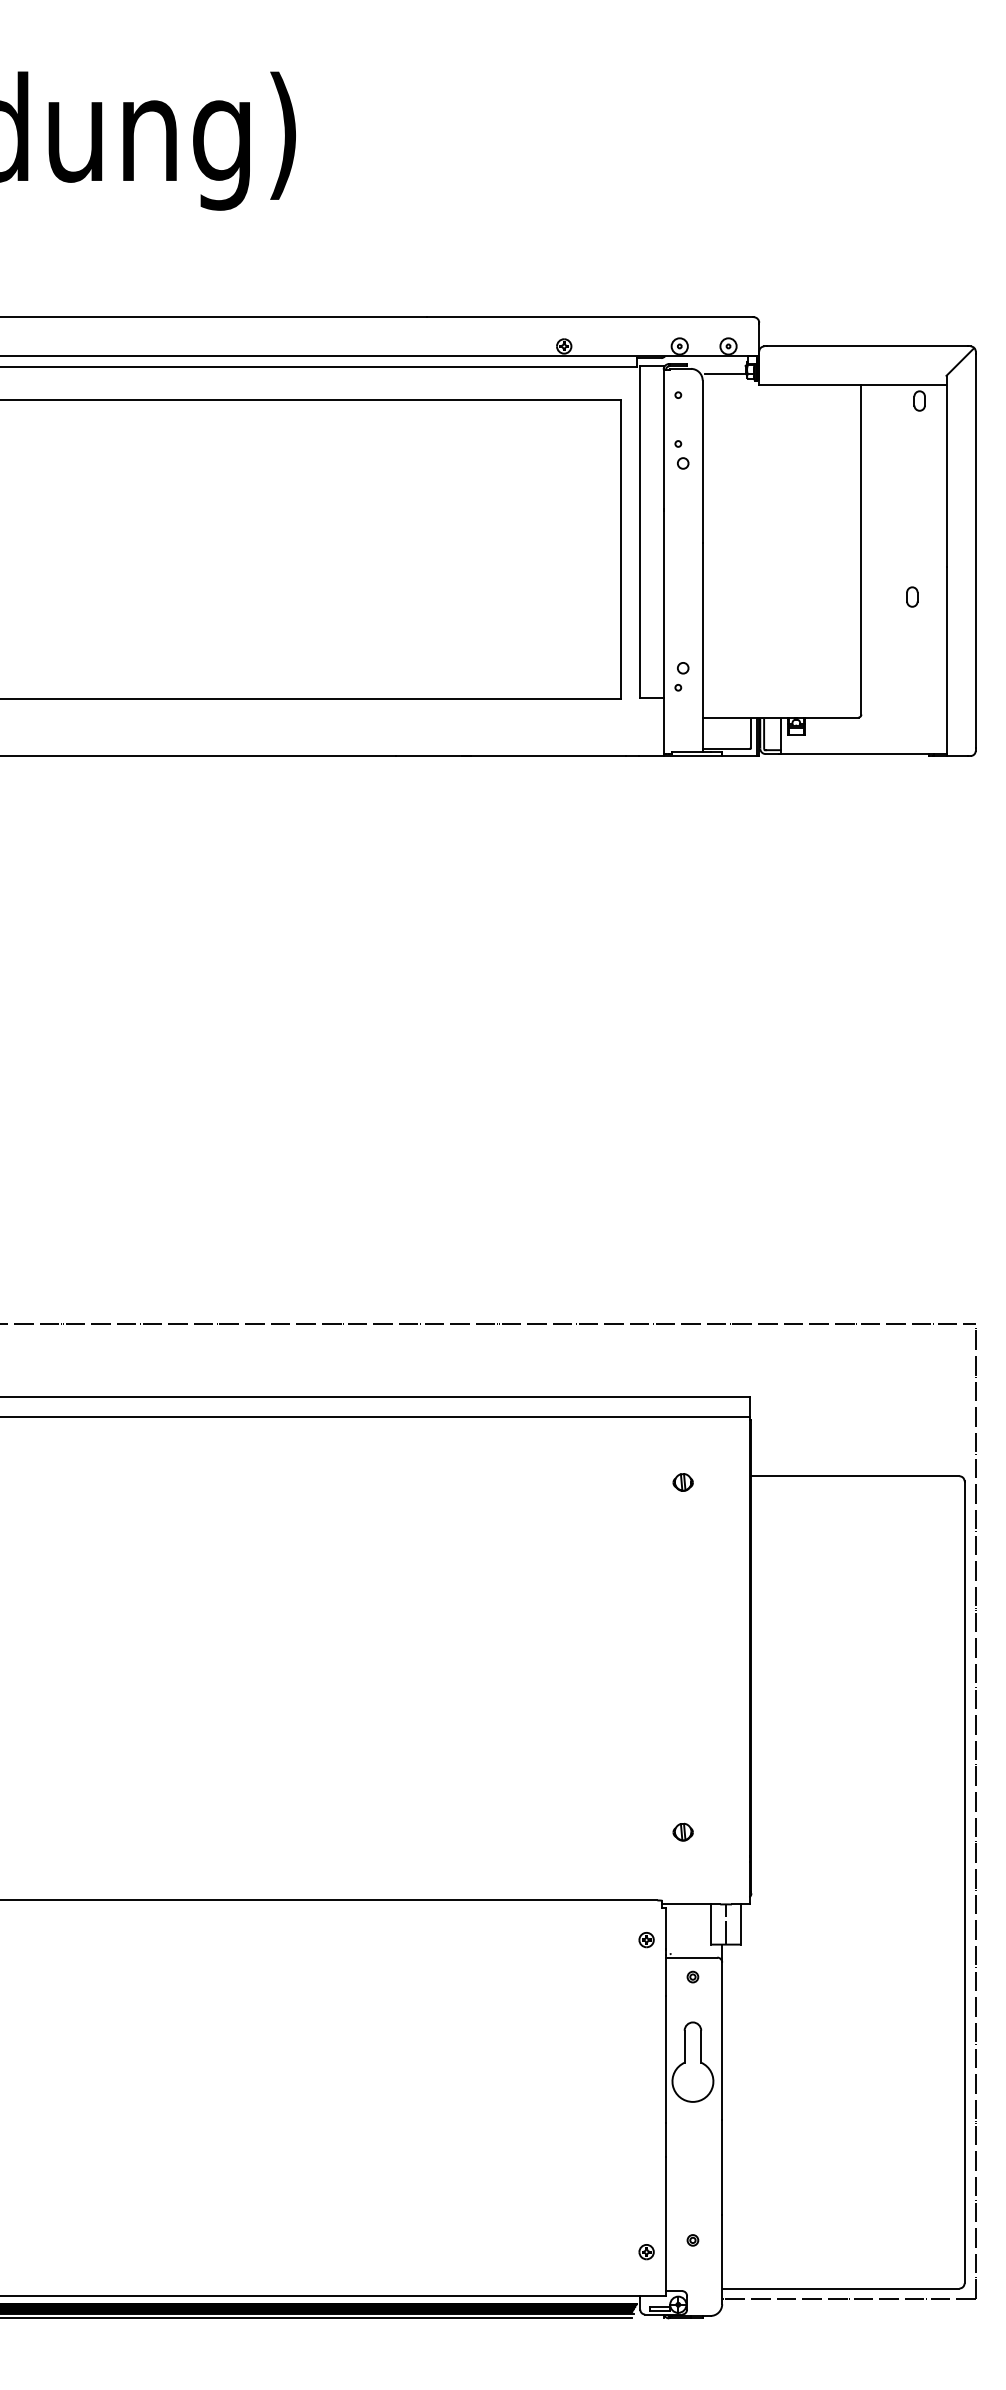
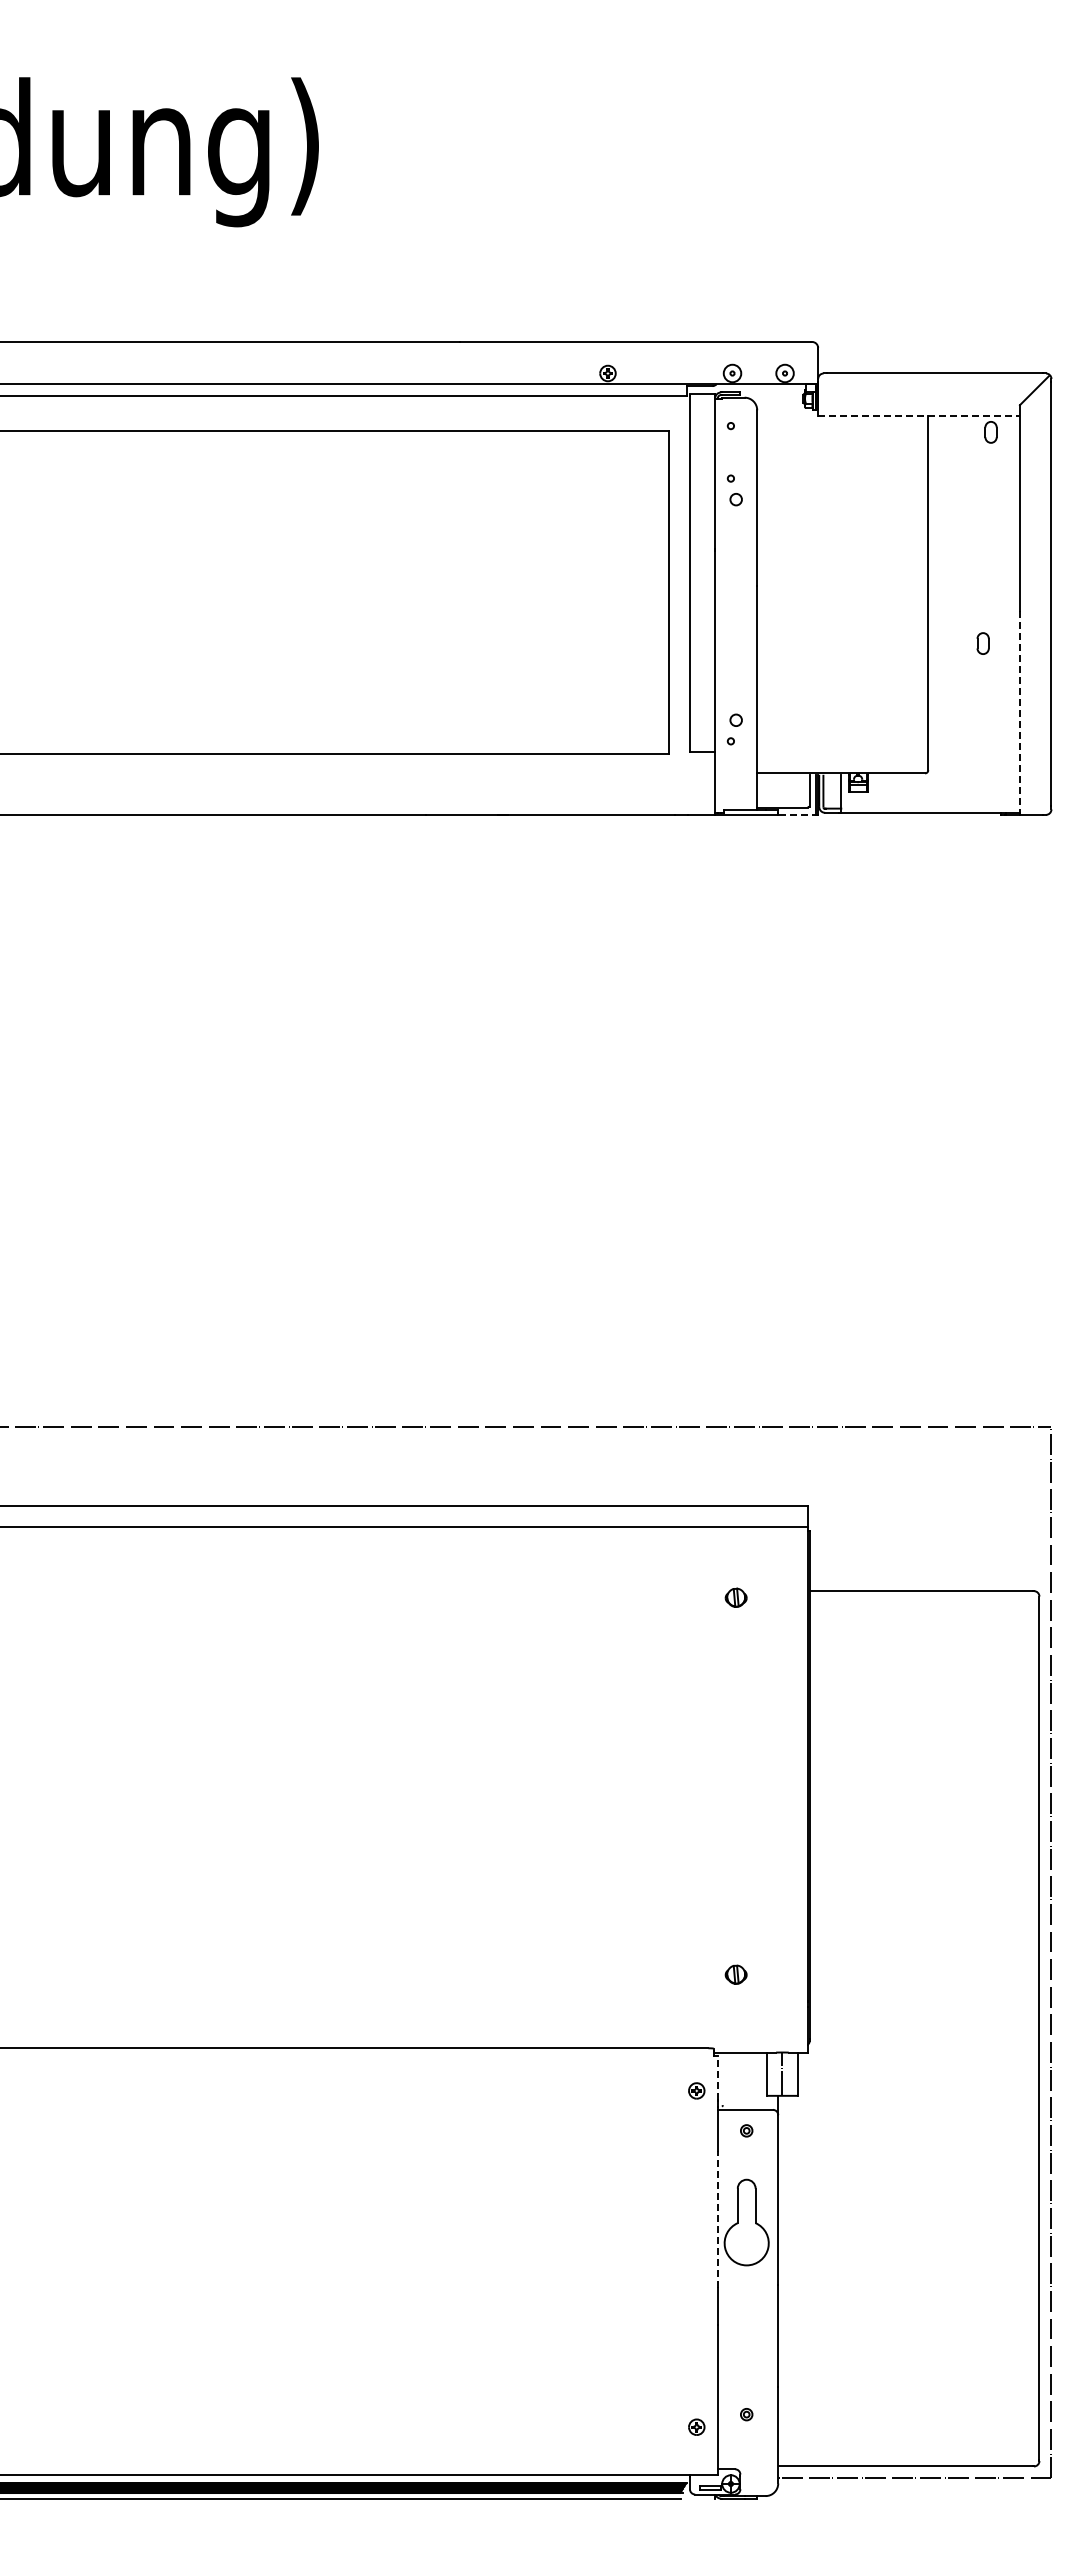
line: (724, 374) -> (780, 403), removed
line: (852, 385) -> (918, 415), solid -> dashed
line: (946, 660) -> (1019, 712), solid -> dashed
line: (741, 755) -> (798, 814), solid -> dashed
line: (665, 1927) -> (717, 2077), solid -> dashed
line: (665, 2059) -> (717, 2219), solid -> dashed

